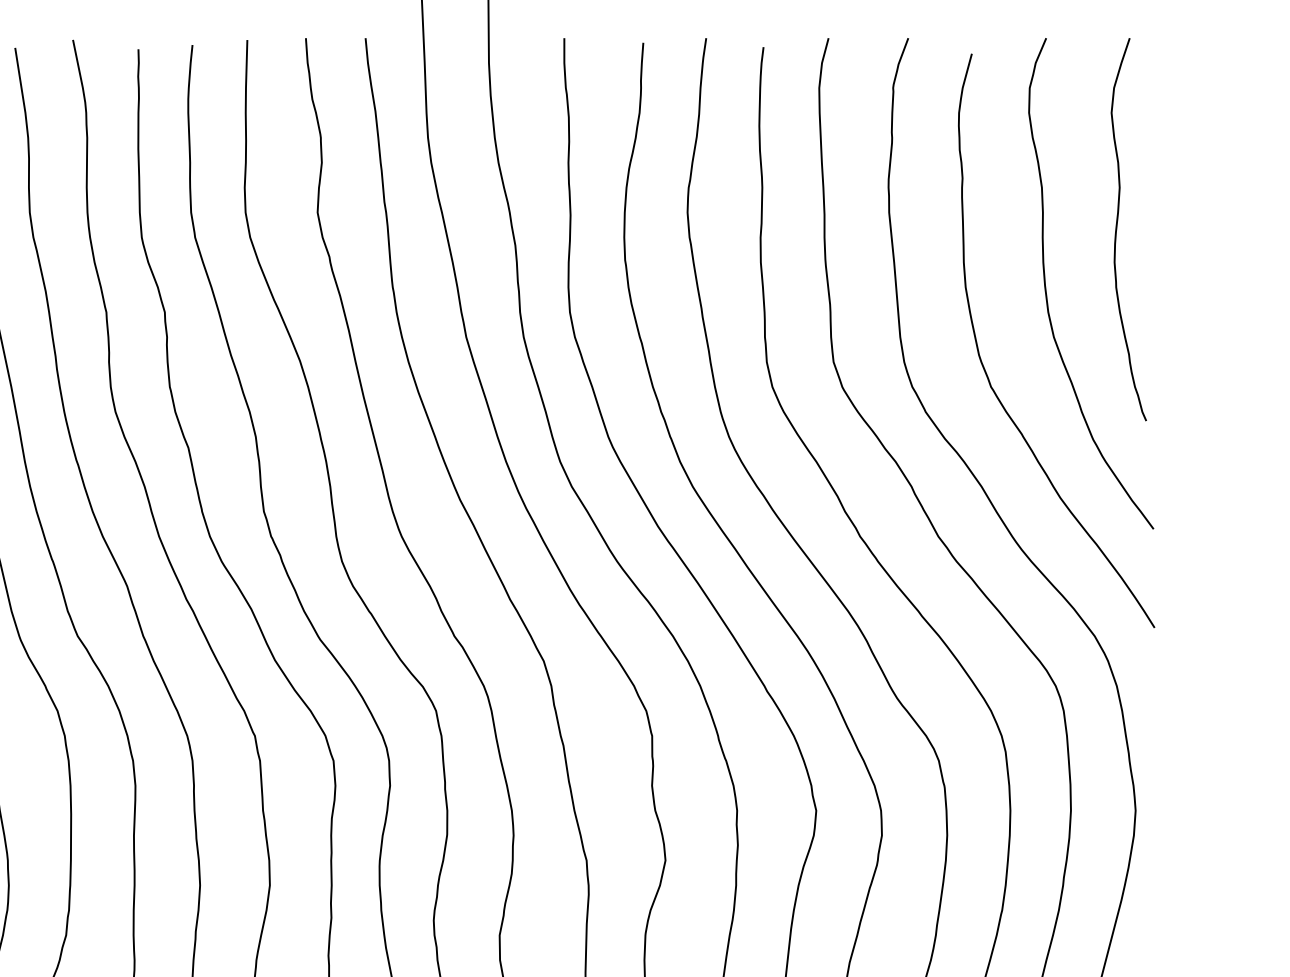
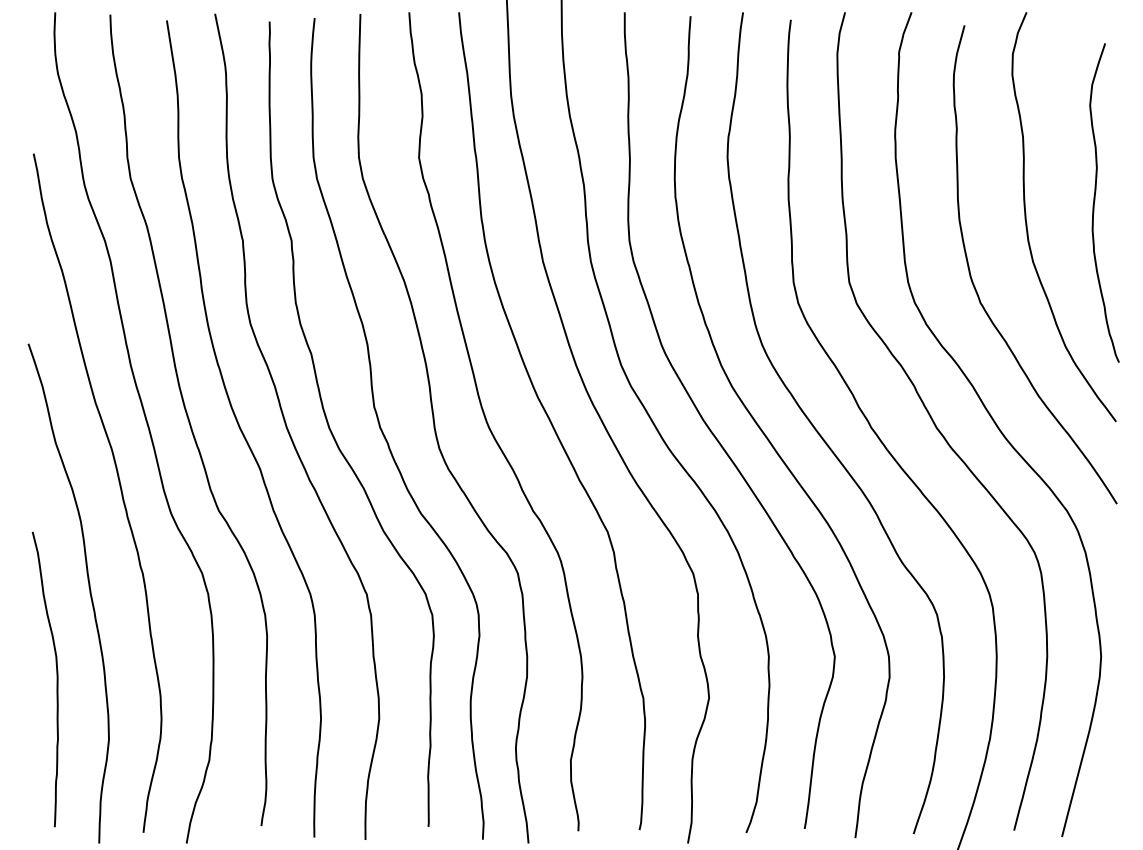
curve: (1118, 227) -> (1095, 201), moved

